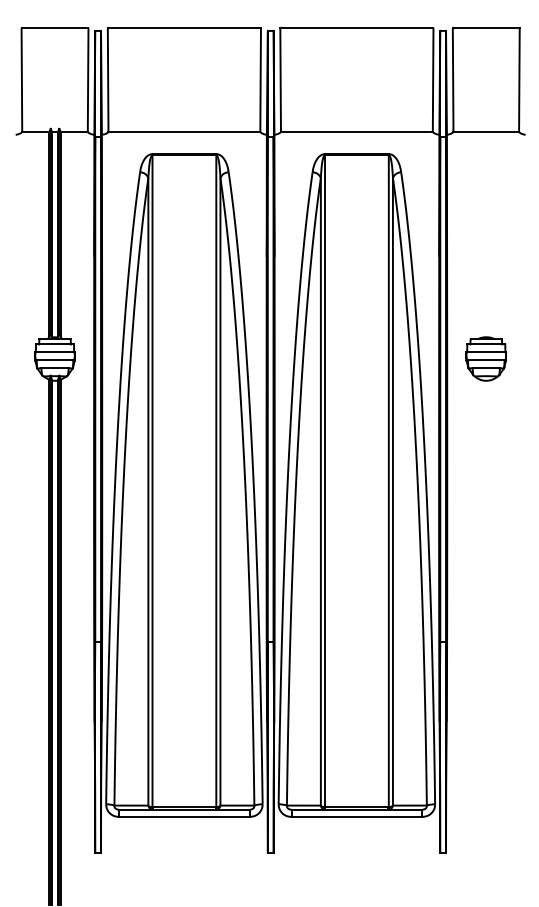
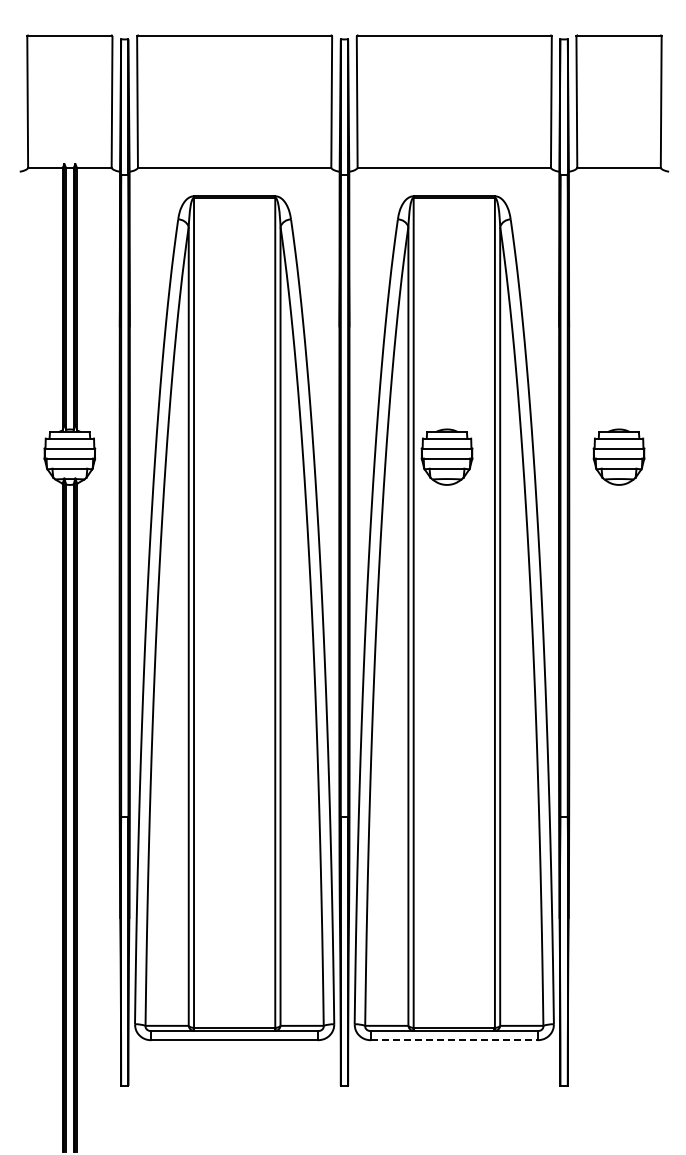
part: (350, 358) -> (446, 456), added
line: (357, 817) -> (454, 1040), solid -> dashed

